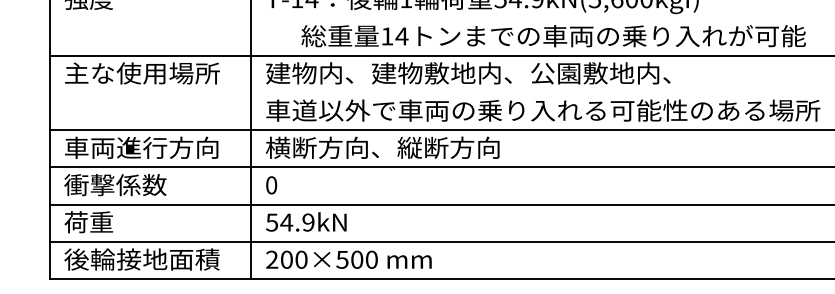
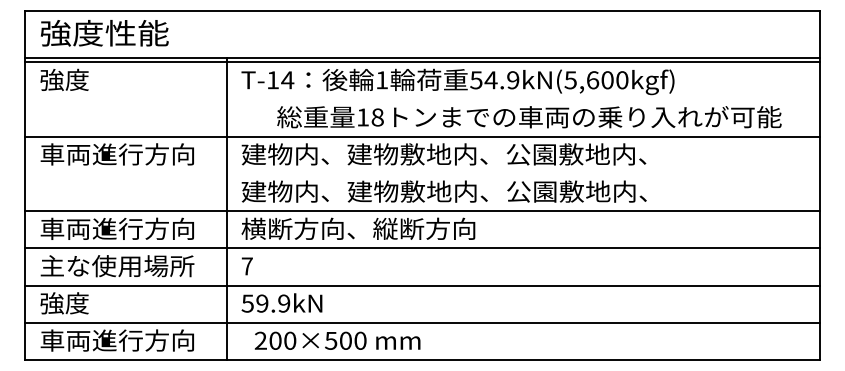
text: (401, 36) -> (377, 117), 14 -> 18
text: (141, 73) -> (117, 154), 主な使用場所 -> 車両進行方向
text: (542, 110) -> (518, 191), 車道以外で車両の乗り入れる可能性のある場所 -> 建物内、建物敷地内、公園敷地内、
text: (141, 185) -> (117, 266), 衝撃係数 -> 主な使用場所
text: (270, 185) -> (246, 266), 0 -> 7
text: (88, 222) -> (64, 303), 荷重 -> 強度
text: (285, 222) -> (261, 303), 54.9kN -> 59.9kN
text: (141, 259) -> (117, 340), 後輪接地面積 -> 車両進行方向
text: (348, 259) -> (337, 340), moved

